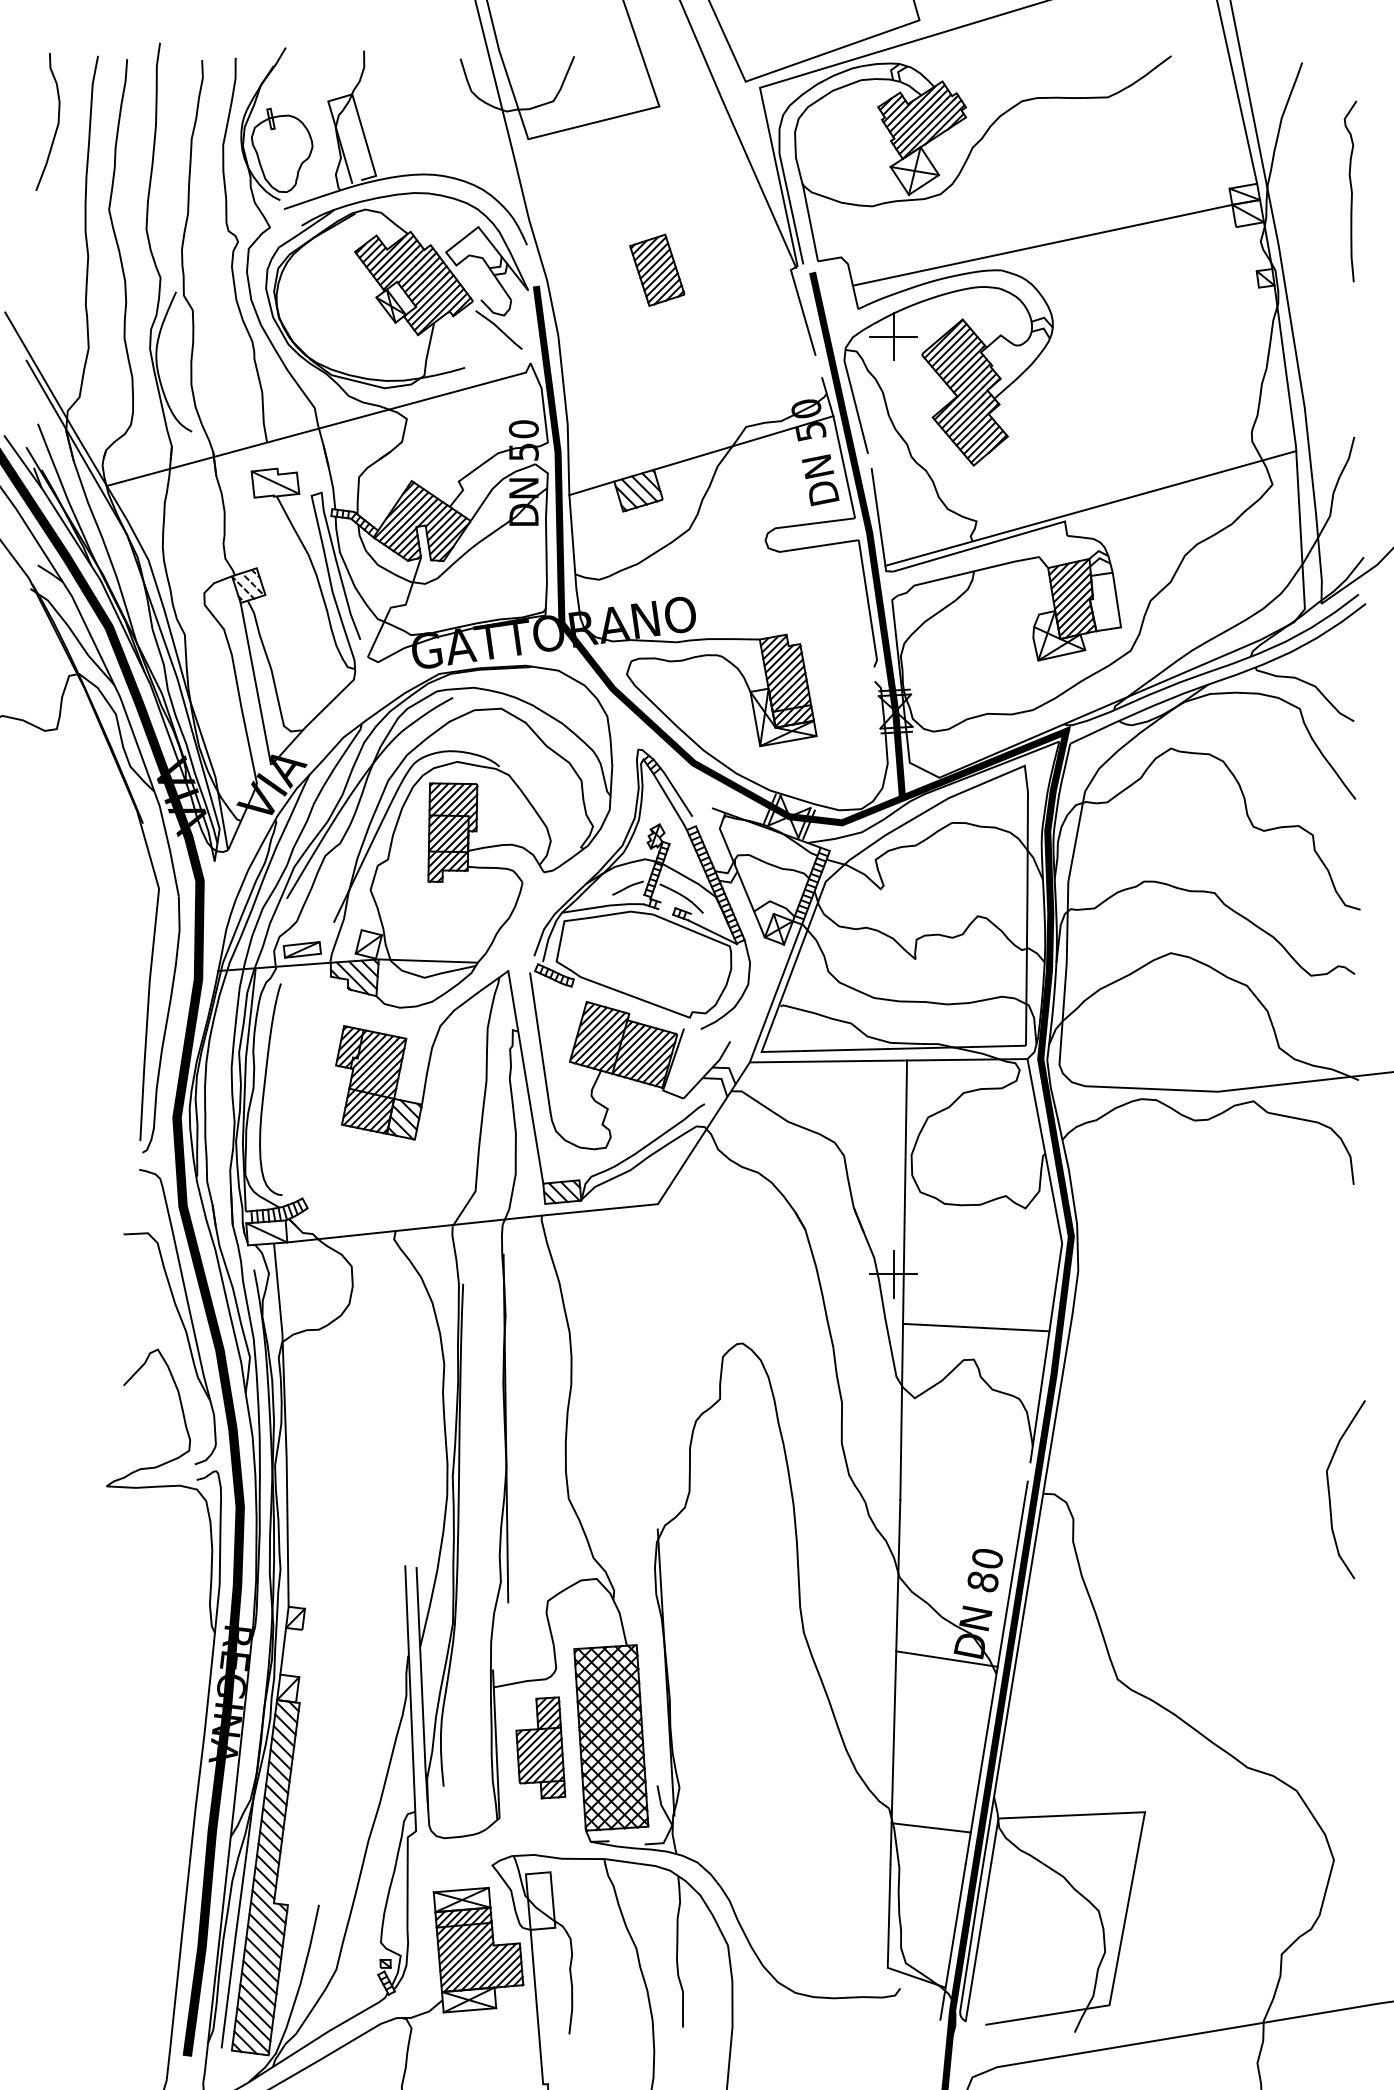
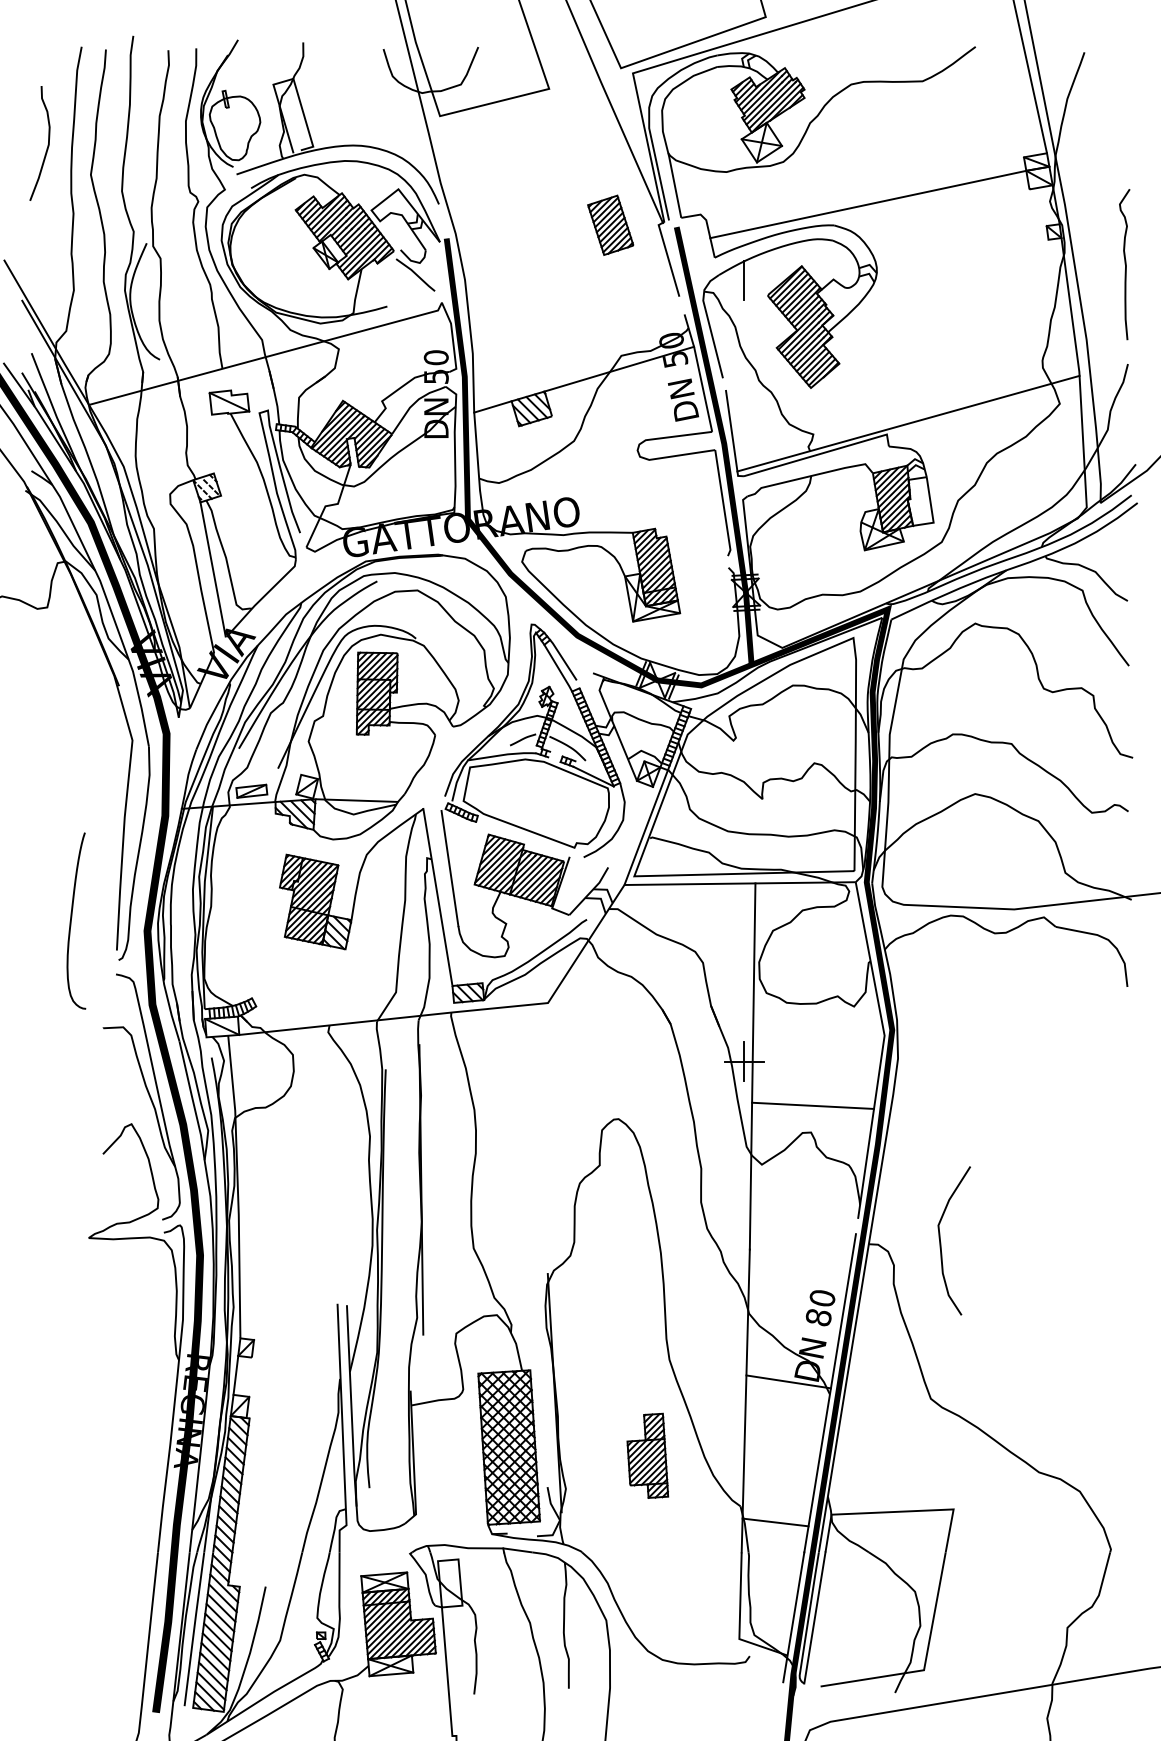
curve: (57, 121) -> (47, 143), moved
curve: (1350, 191) -> (1124, 264), moved
part: (657, 269) -> (610, 224), moved
line: (893, 336) -> (744, 280), removed
curve: (265, 1087) -> (72, 919), moved
curve: (1330, 1494) -> (941, 1244), moved
part: (540, 1747) -> (647, 1455), moved

